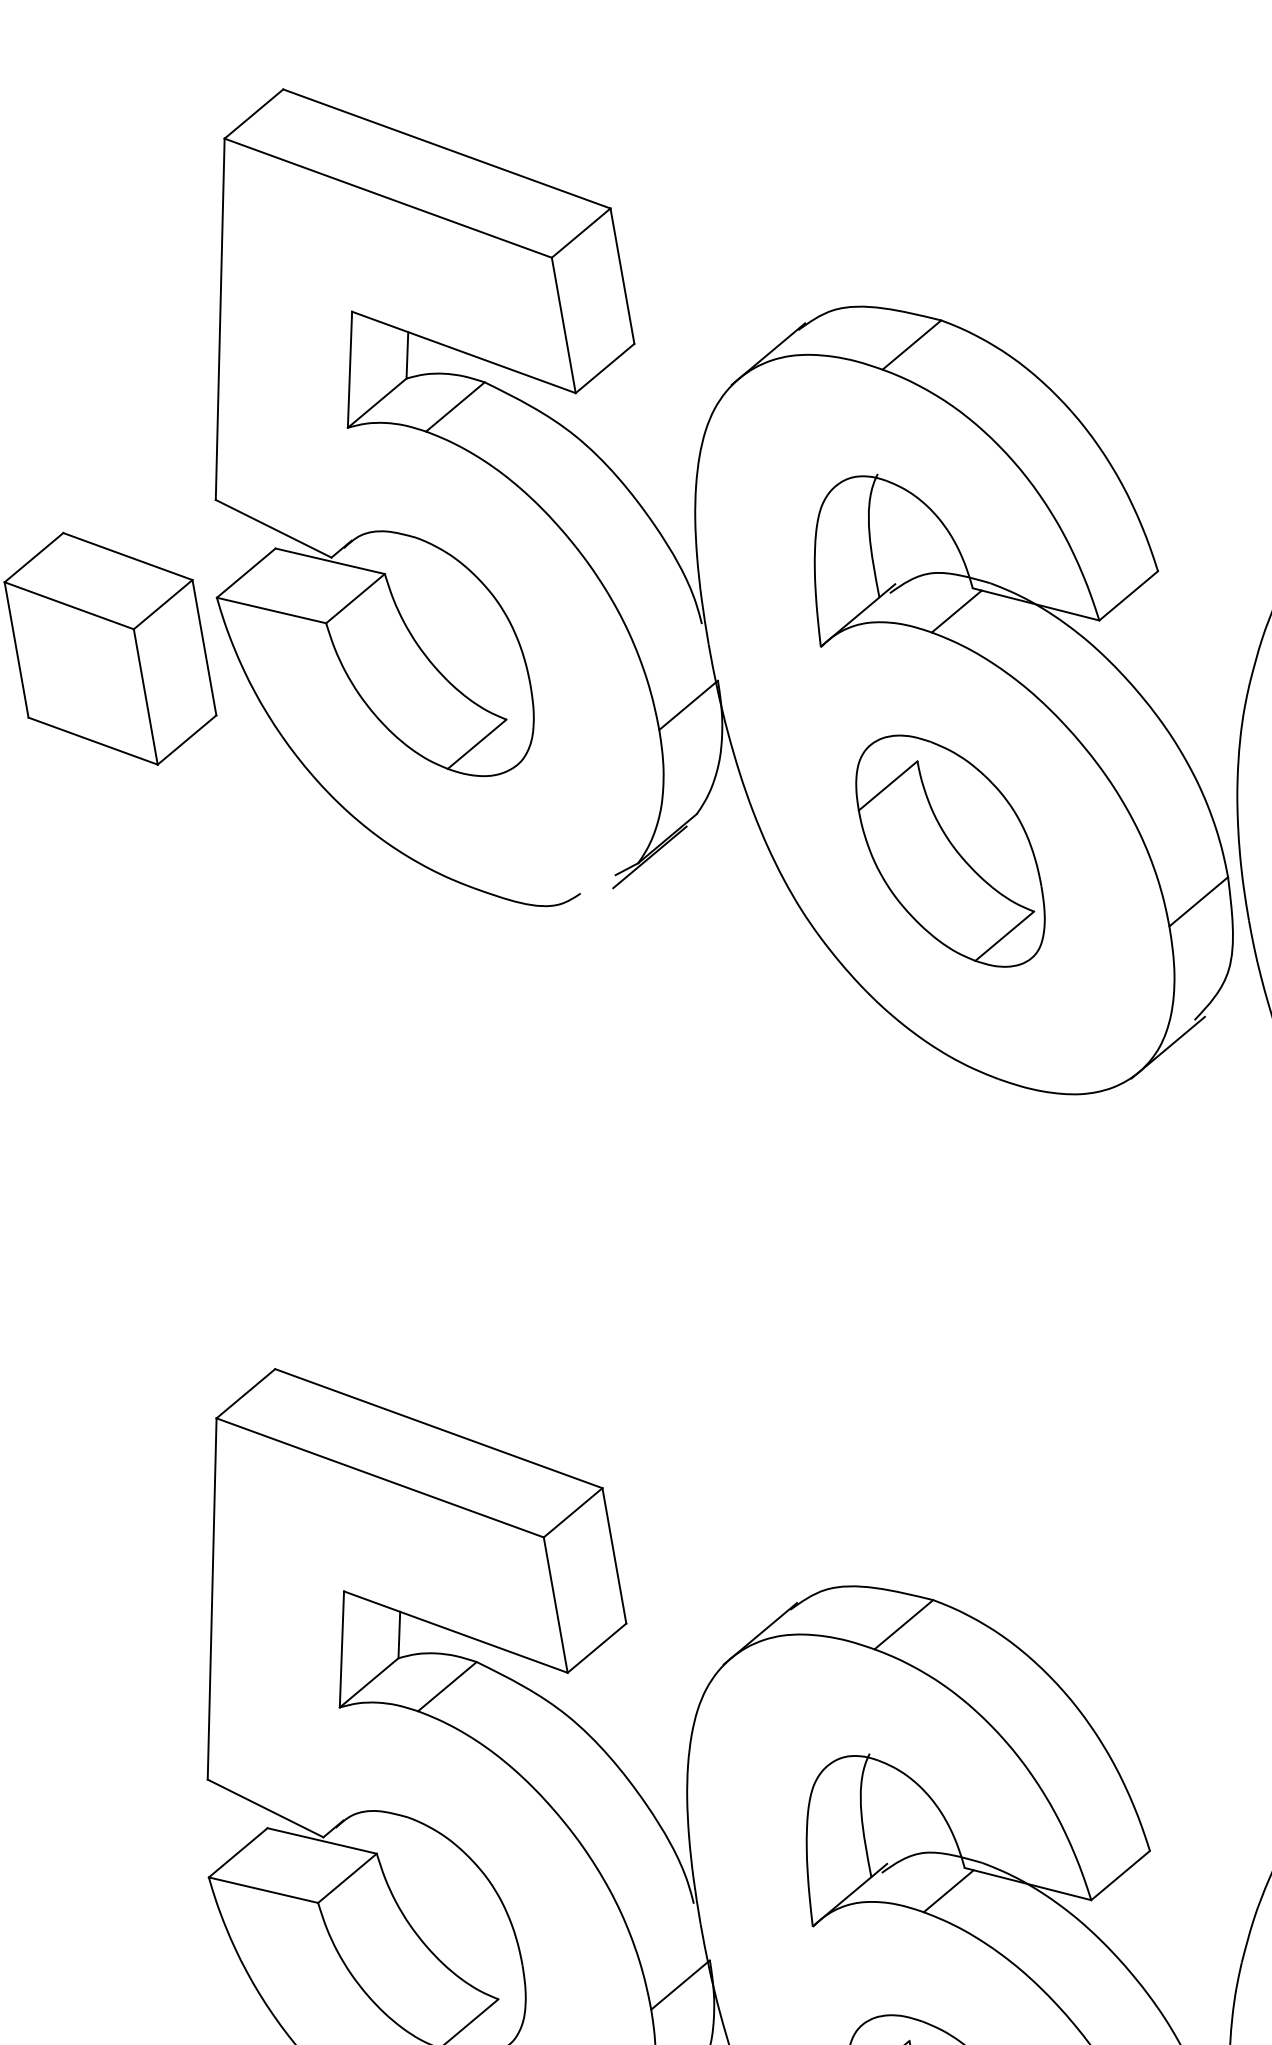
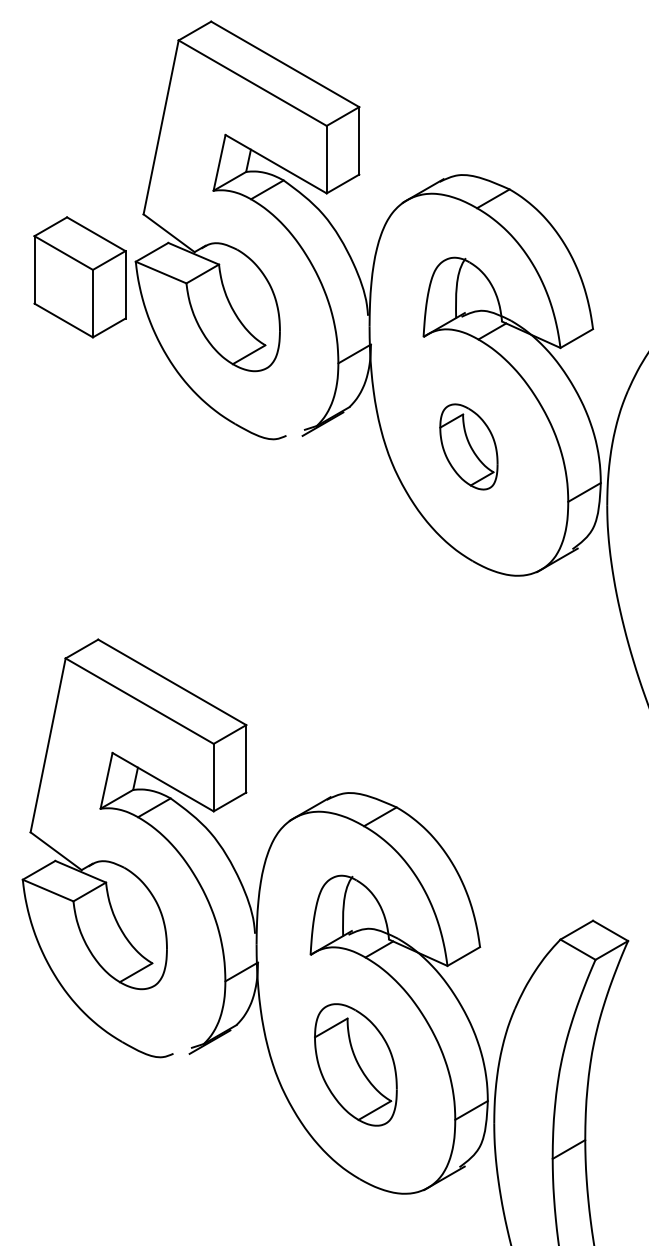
part: (949, 850) -> (468, 446), size x0.7

